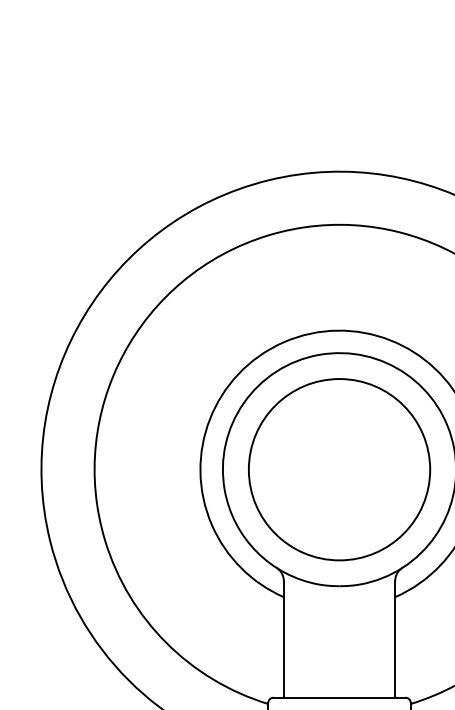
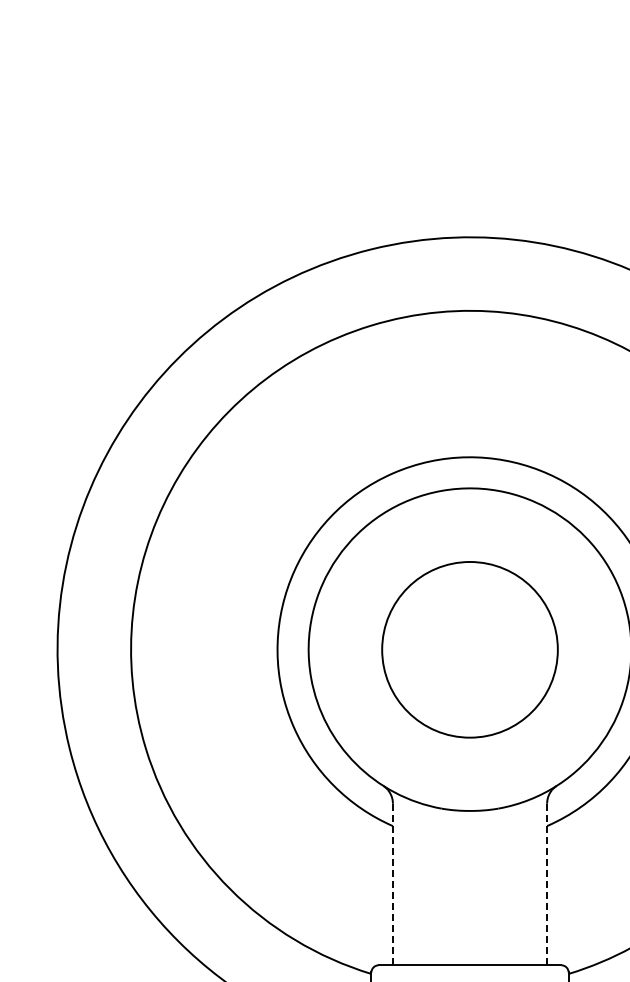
circle: (339, 469) -> (469, 649), size x0.7
line: (283, 639) -> (392, 884), solid -> dashed
line: (395, 639) -> (547, 884), solid -> dashed

